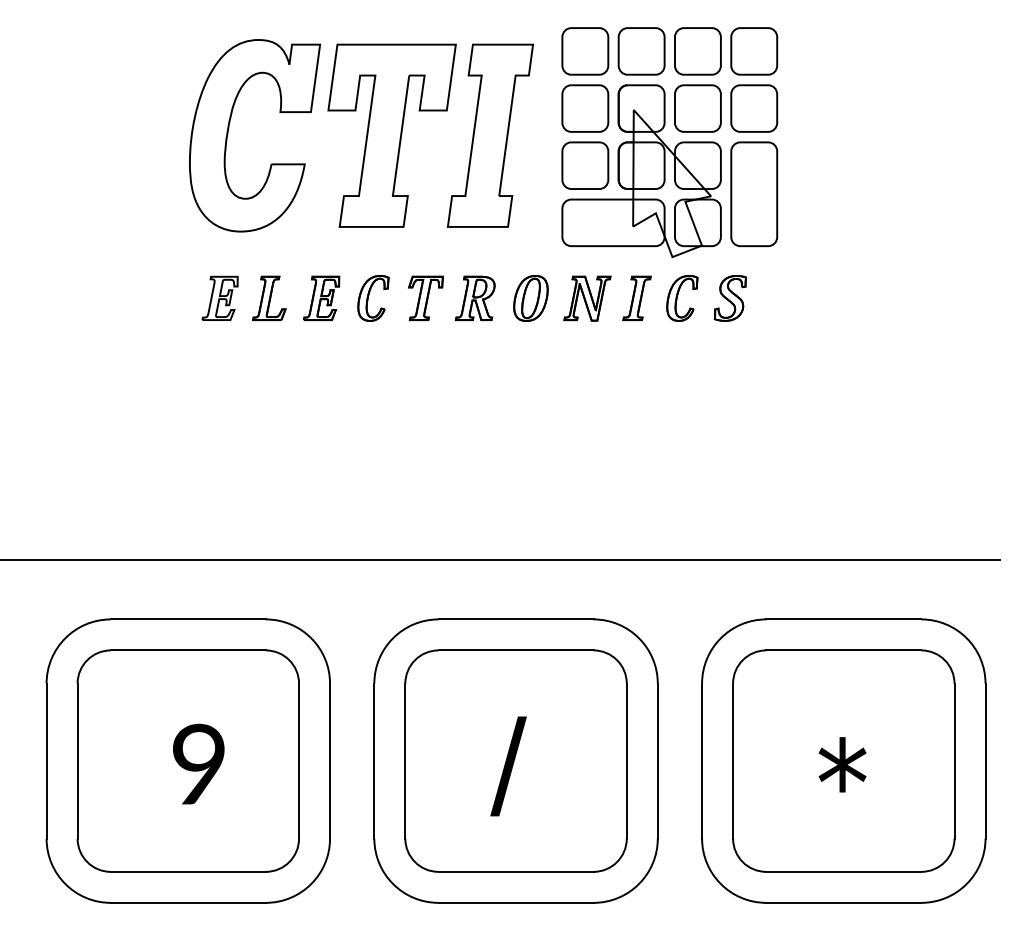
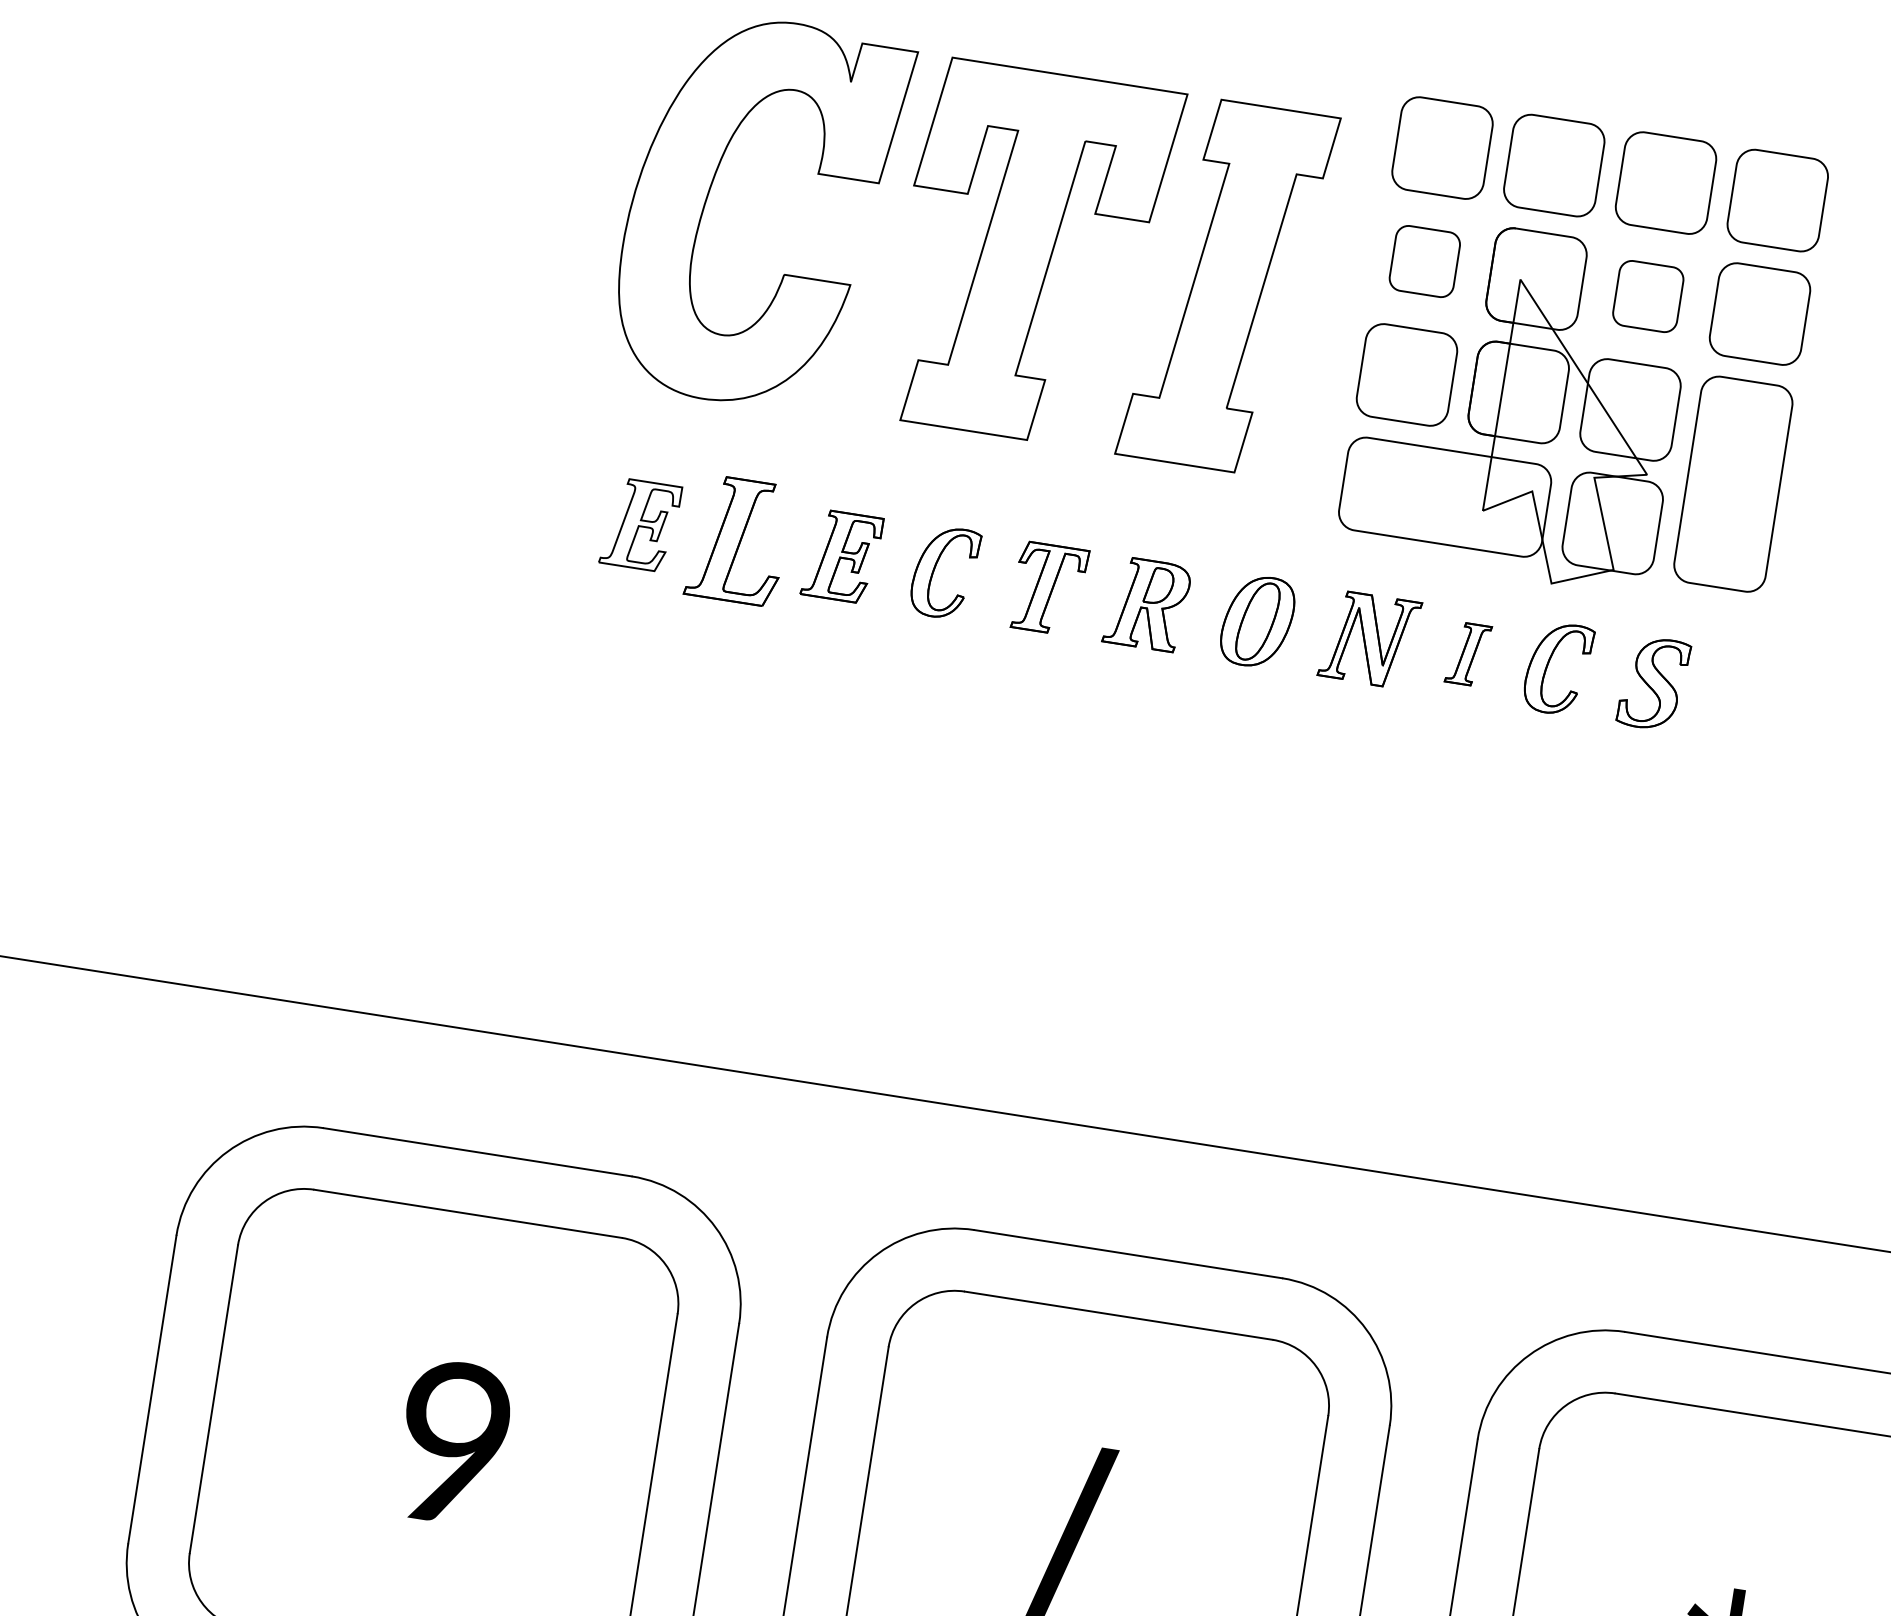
part: (585, 108) -> (1425, 261), size x0.7
part: (697, 108) -> (1647, 296), size x0.7
part: (269, 297) -> (738, 538), size x1.4
part: (636, 297) -> (1467, 652), size x0.7

